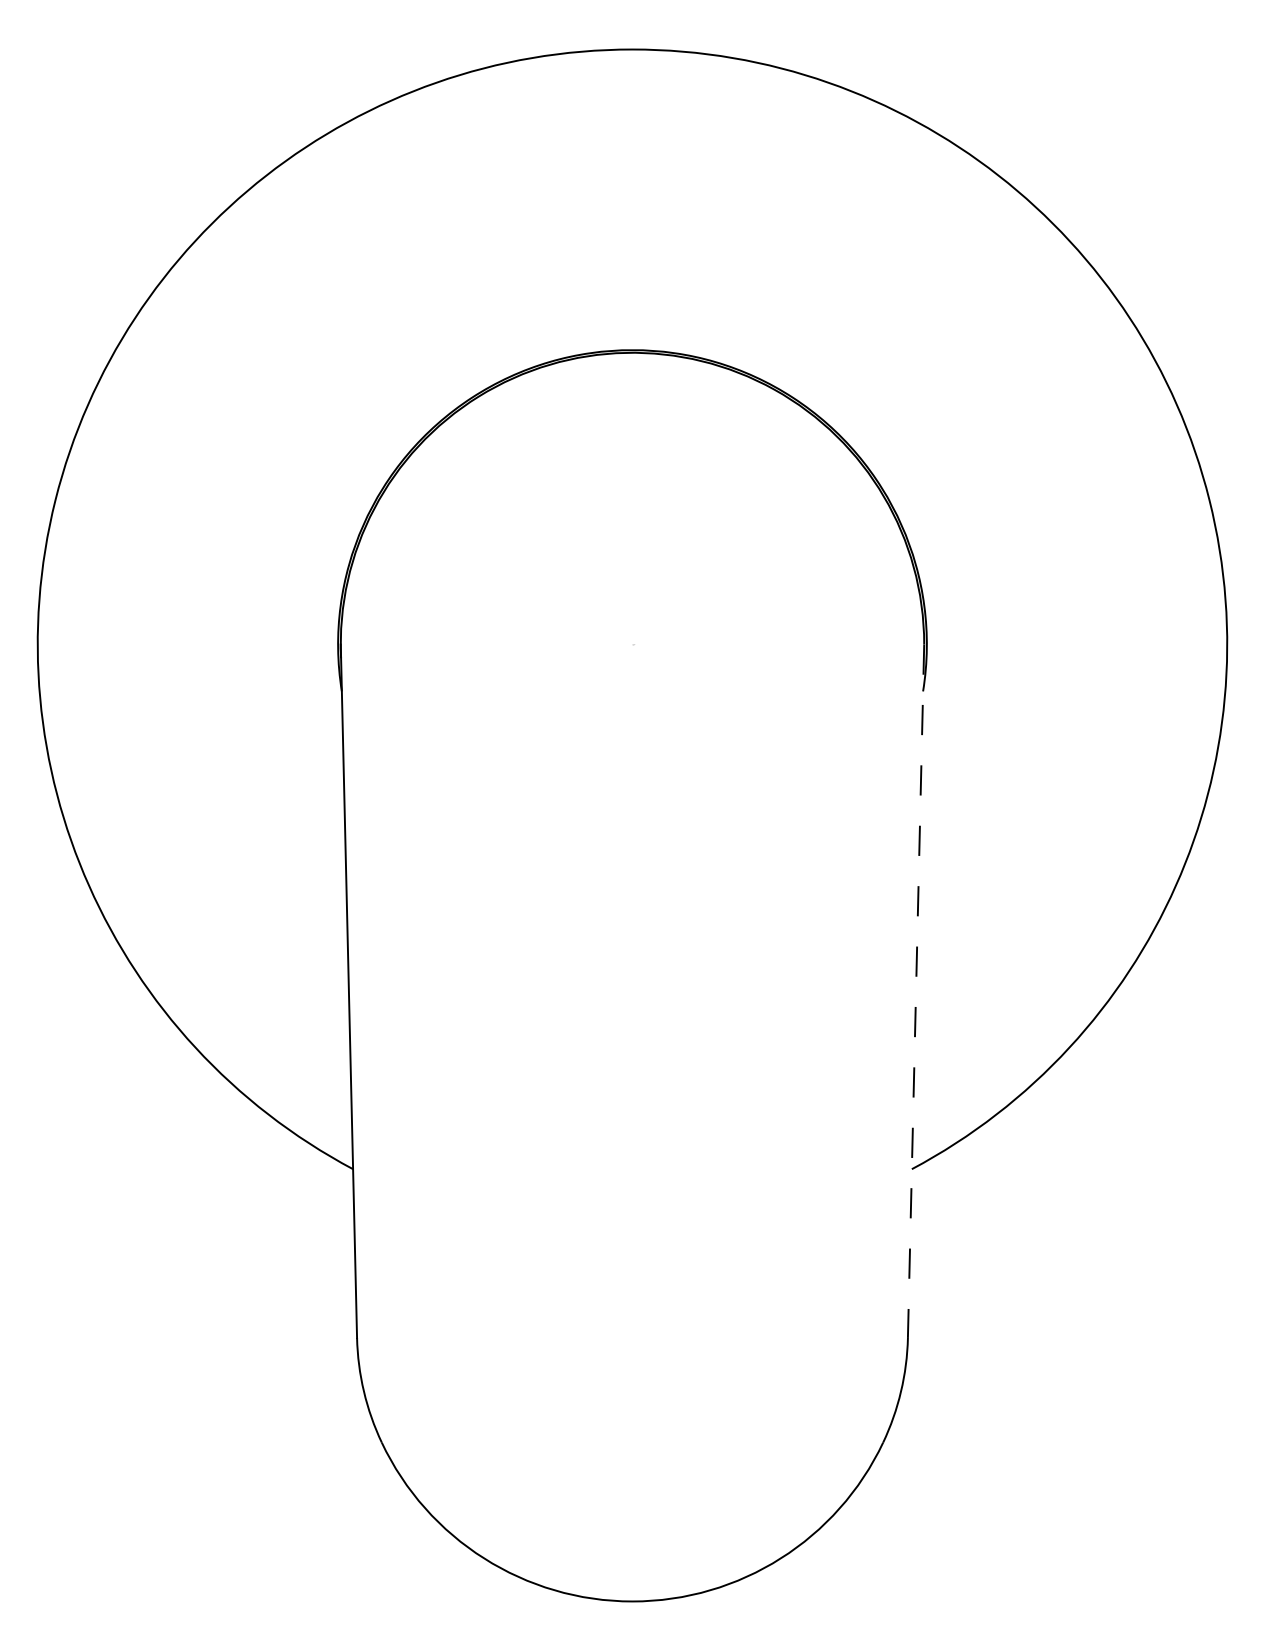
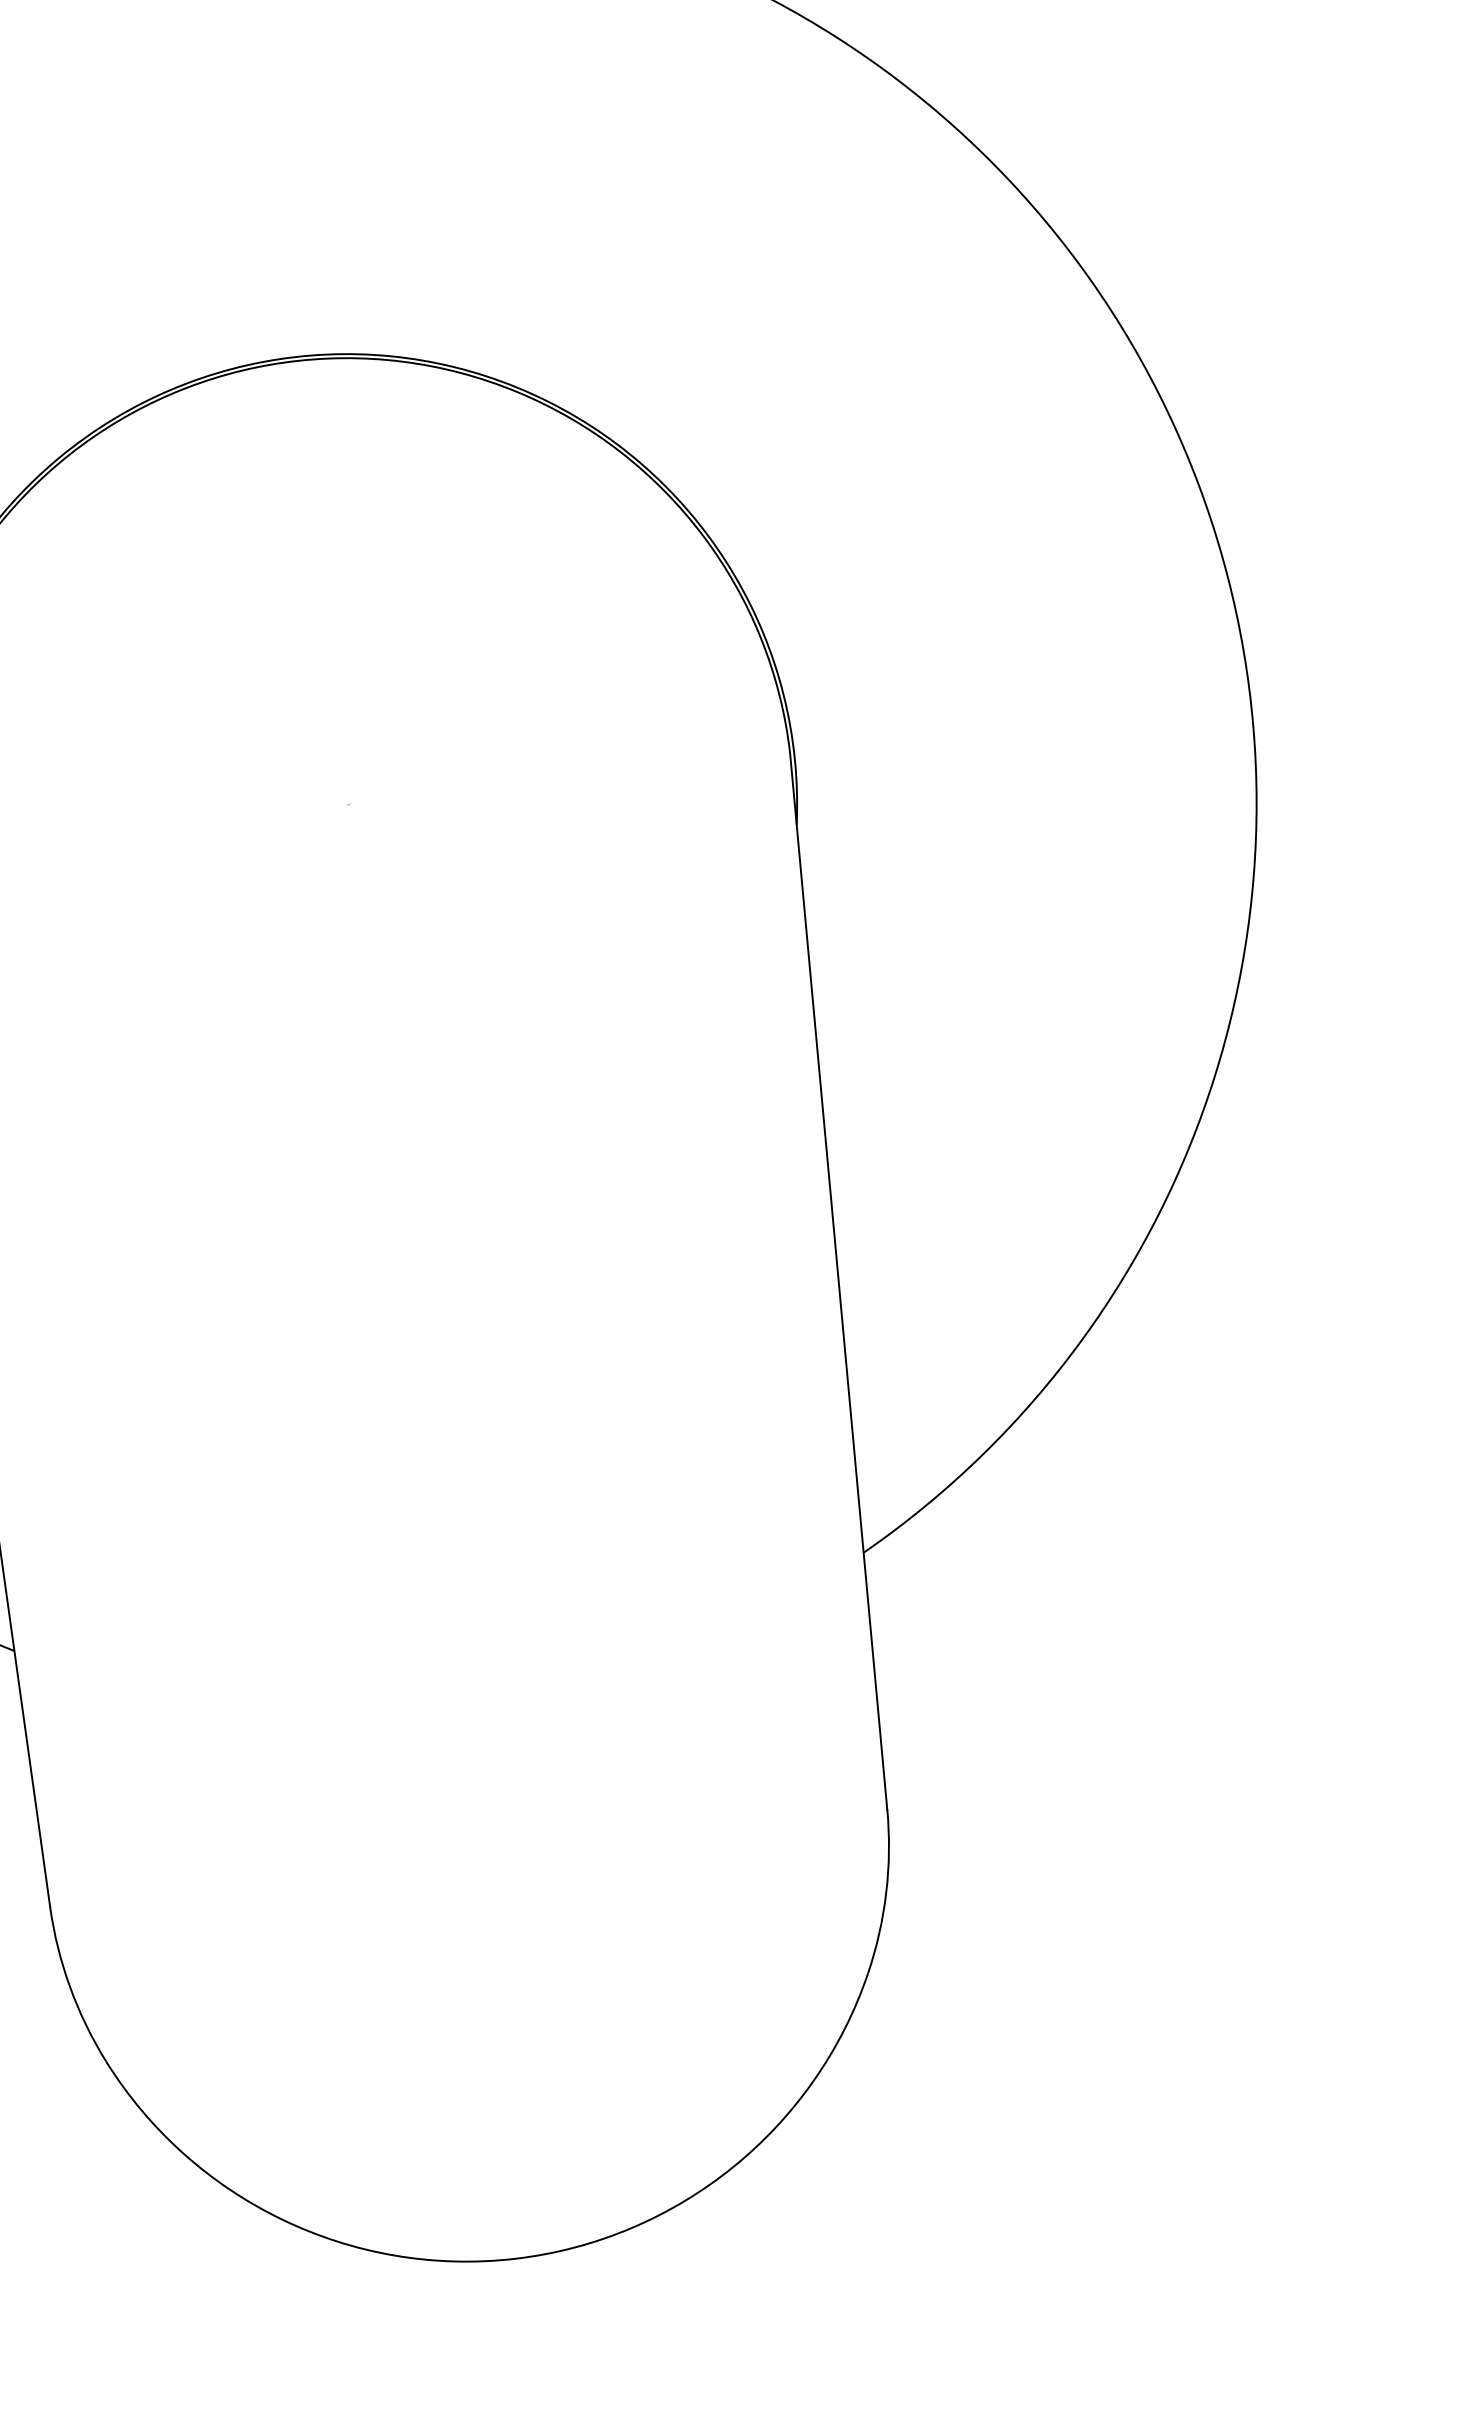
line: (916, 991) -> (839, 1281), dashed -> solid

